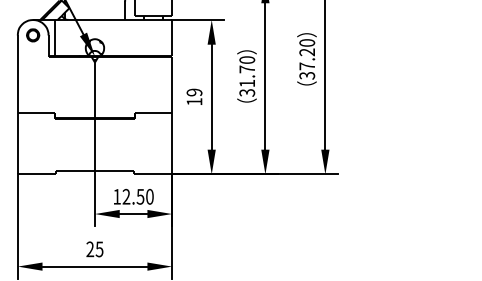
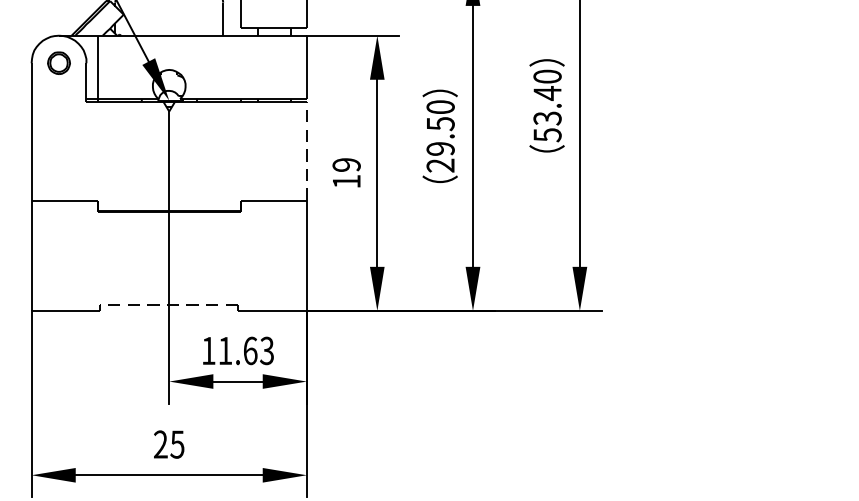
text: (307, 63) -> (548, 113), 37.20 -> 53.40
text: (247, 80) -> (441, 143), 31.70 -> 29.50
line: (172, 84) -> (307, 150), solid -> dashed
line: (94, 171) -> (168, 305), solid -> dashed
text: (137, 196) -> (245, 350), 12.50 -> 11.63

